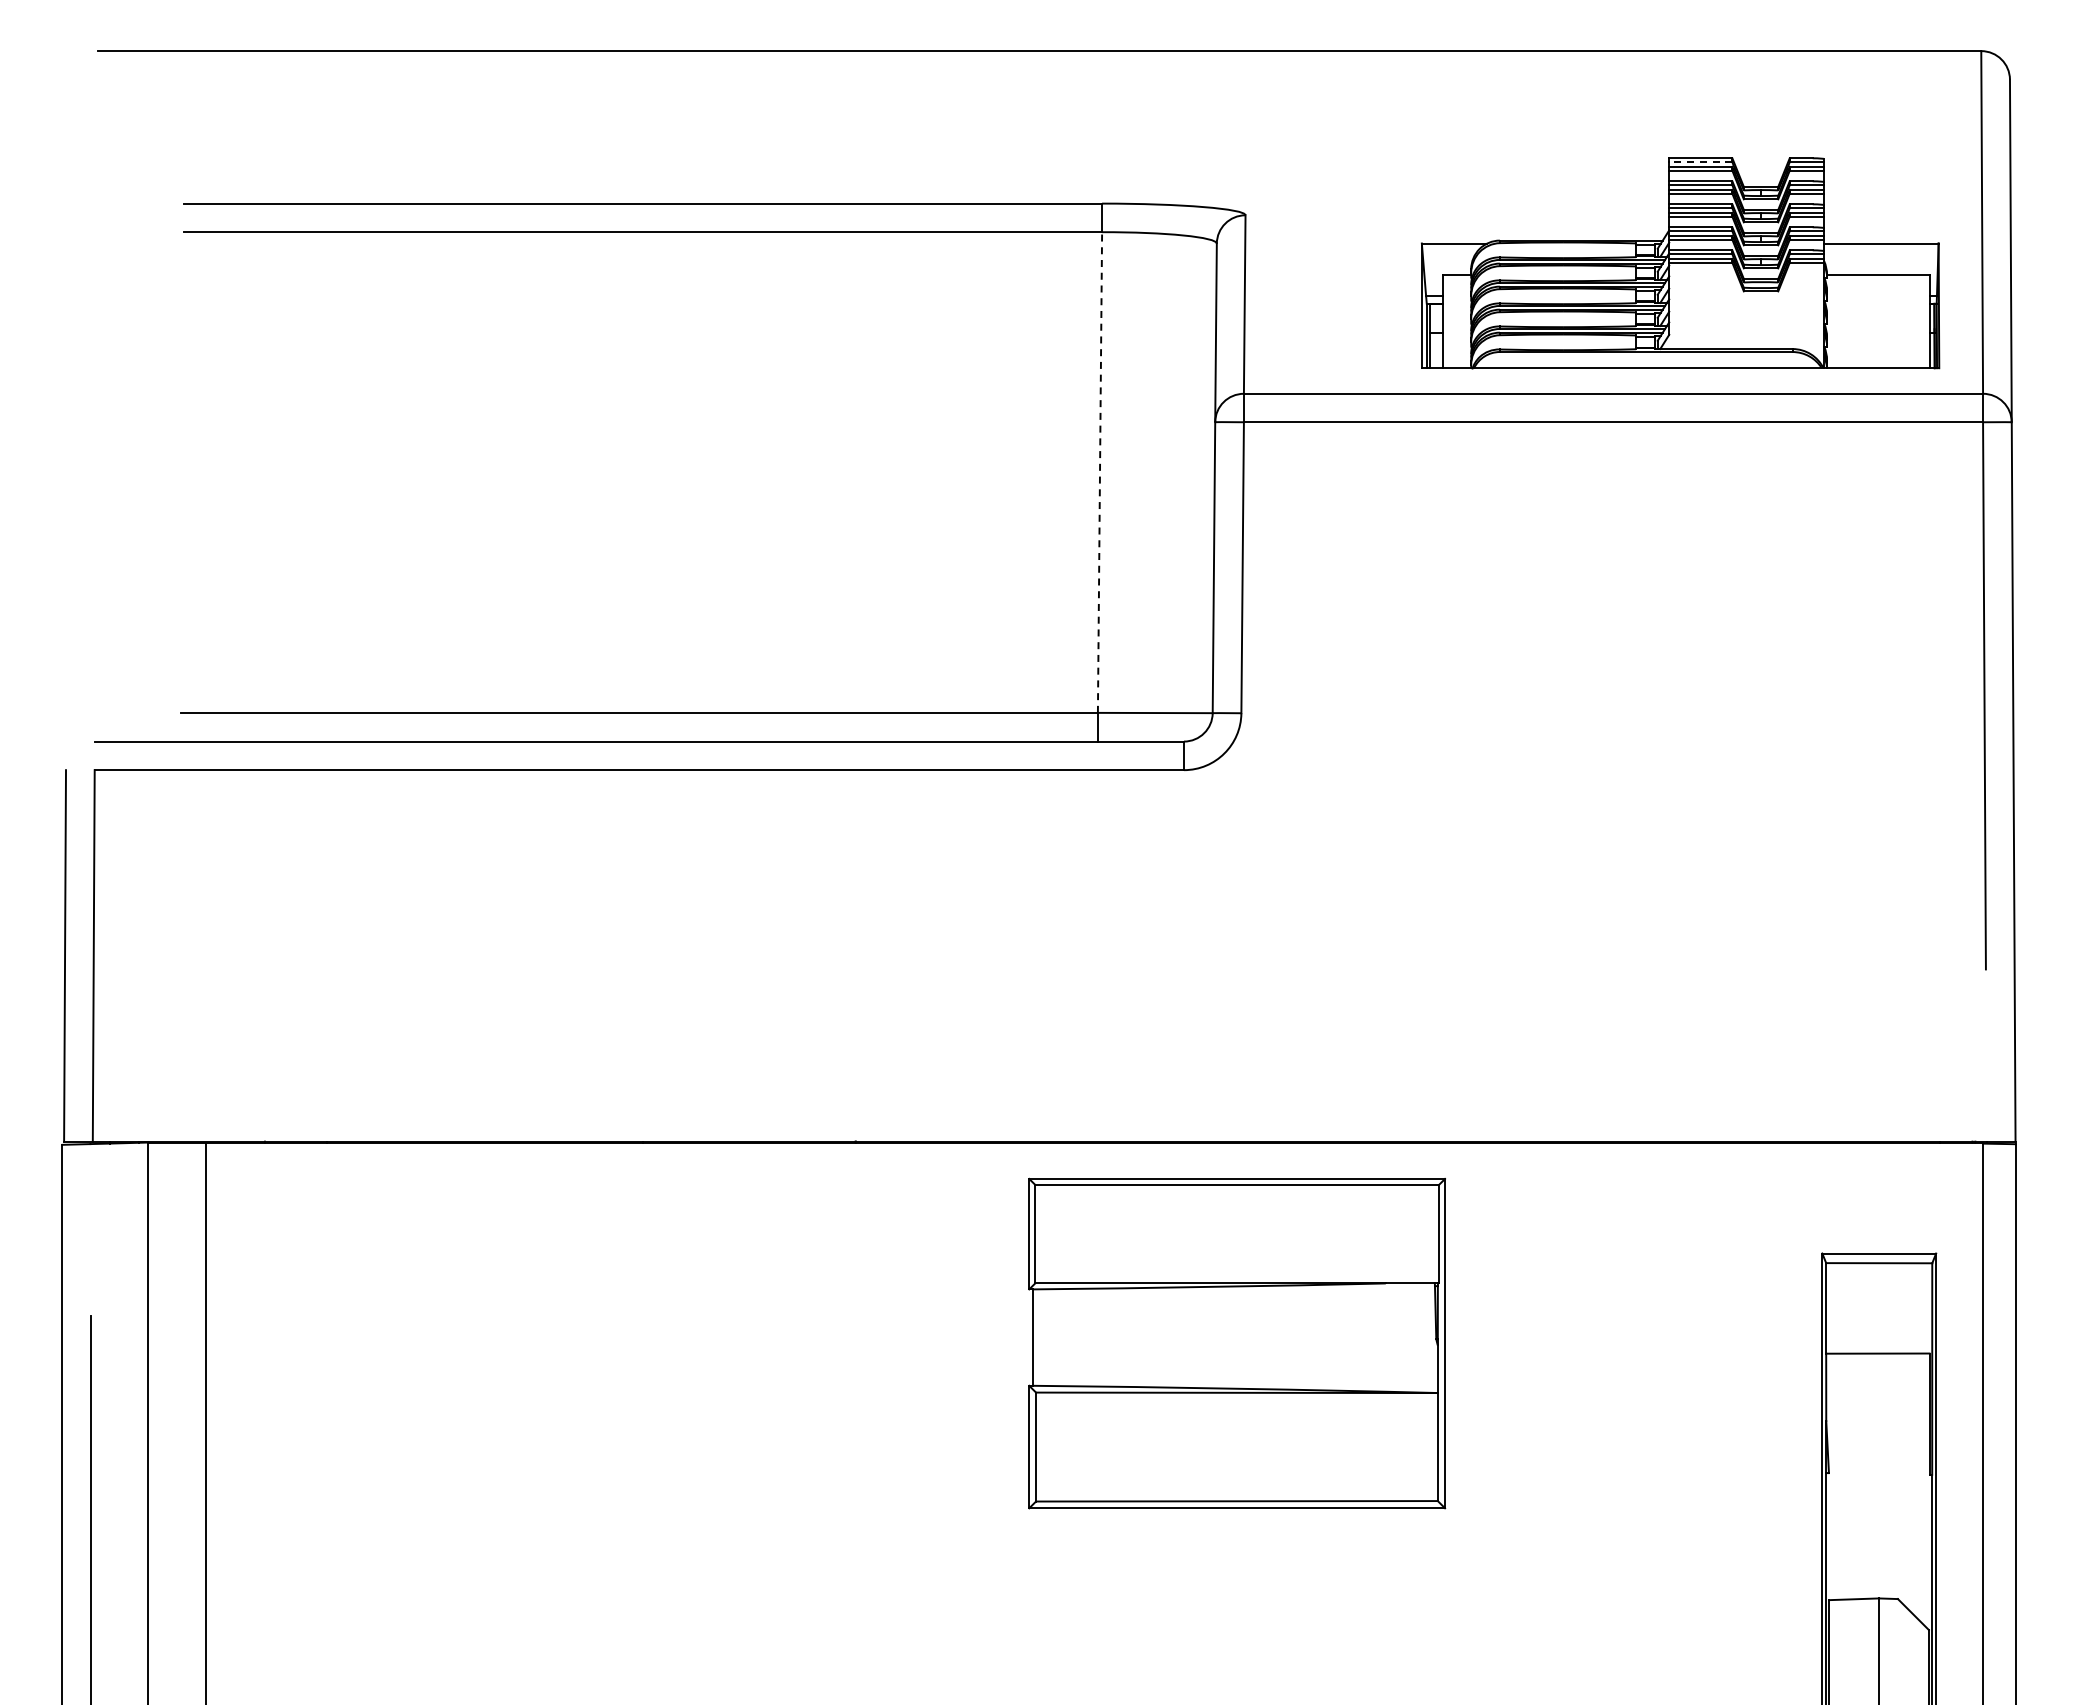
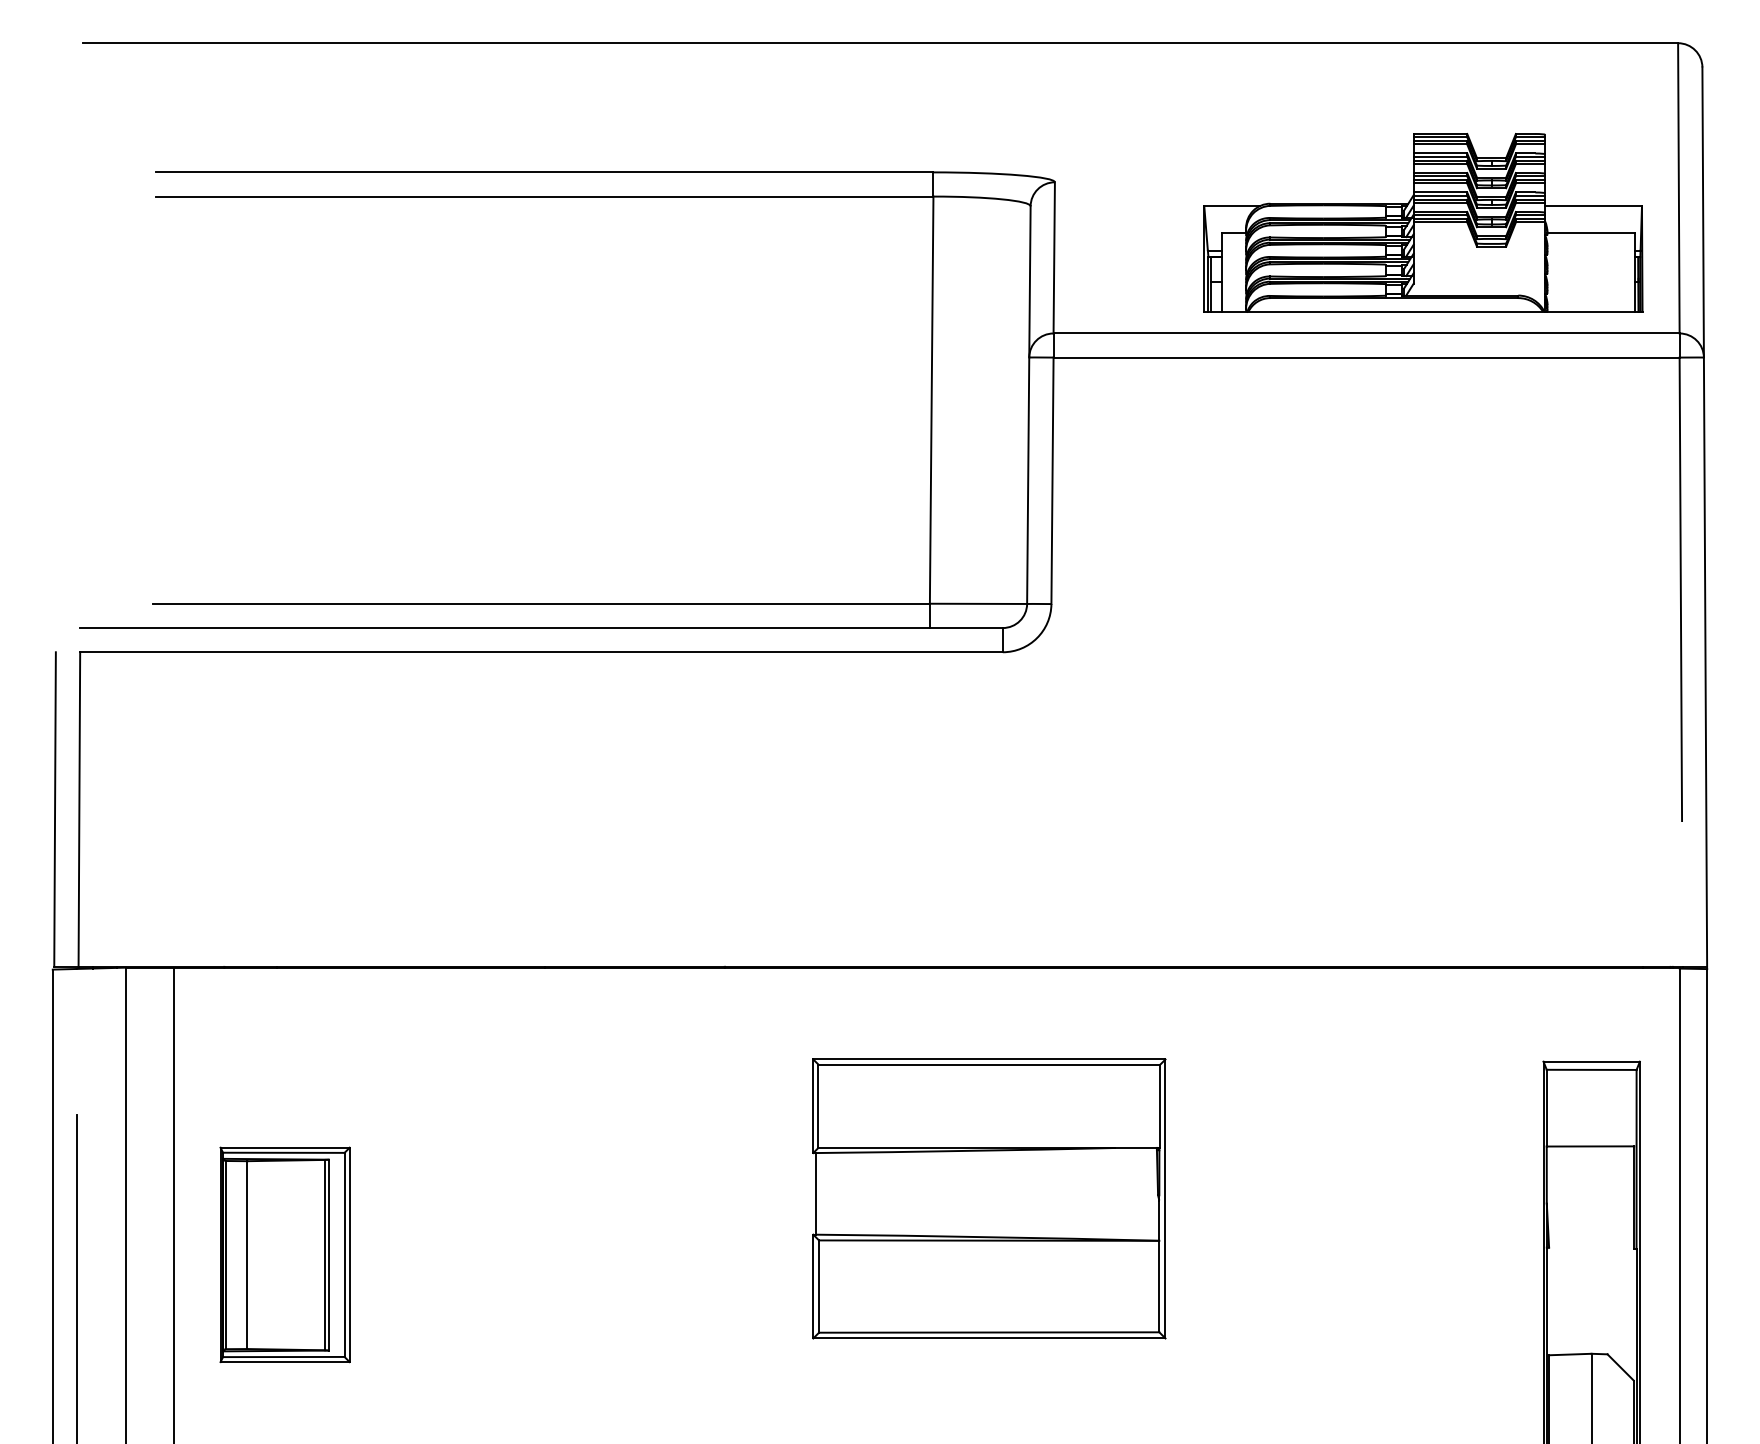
line: (1700, 162) -> (1440, 137), dashed -> solid
line: (1100, 472) -> (932, 400), dashed -> solid
part: (1237, 1343) -> (989, 1198), moved
part: (336, 1481) -> (284, 1254), added

